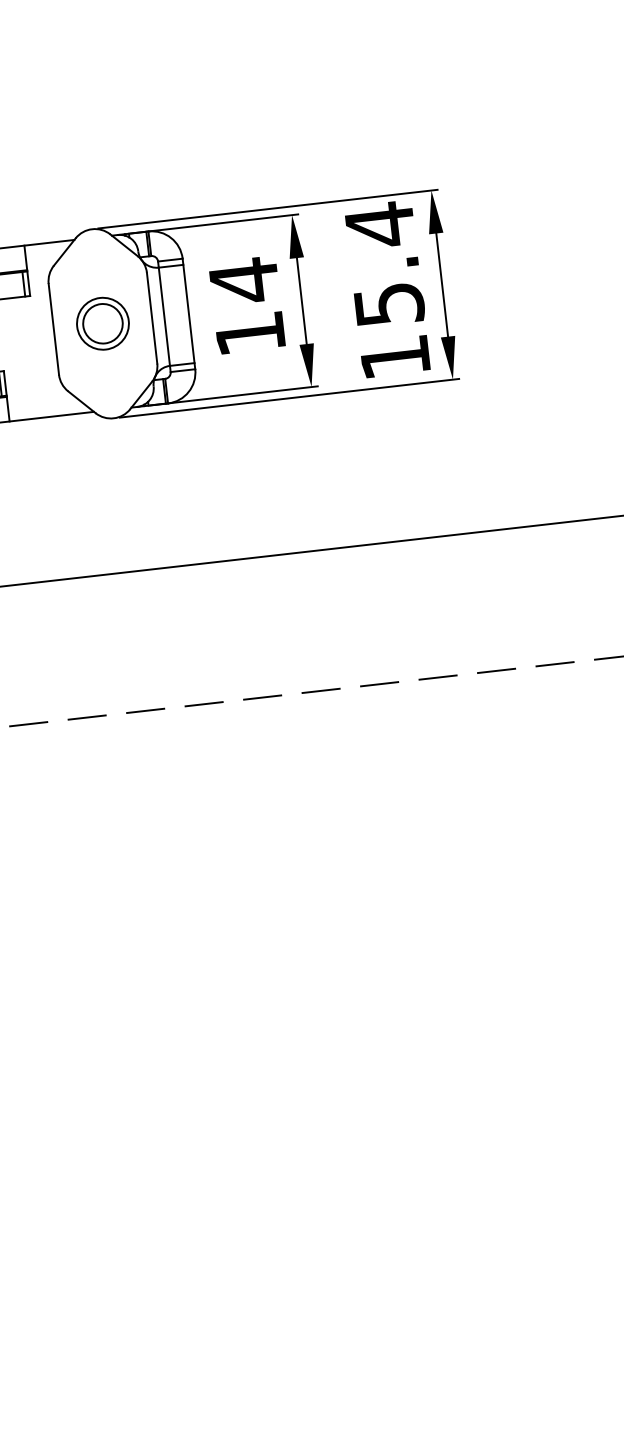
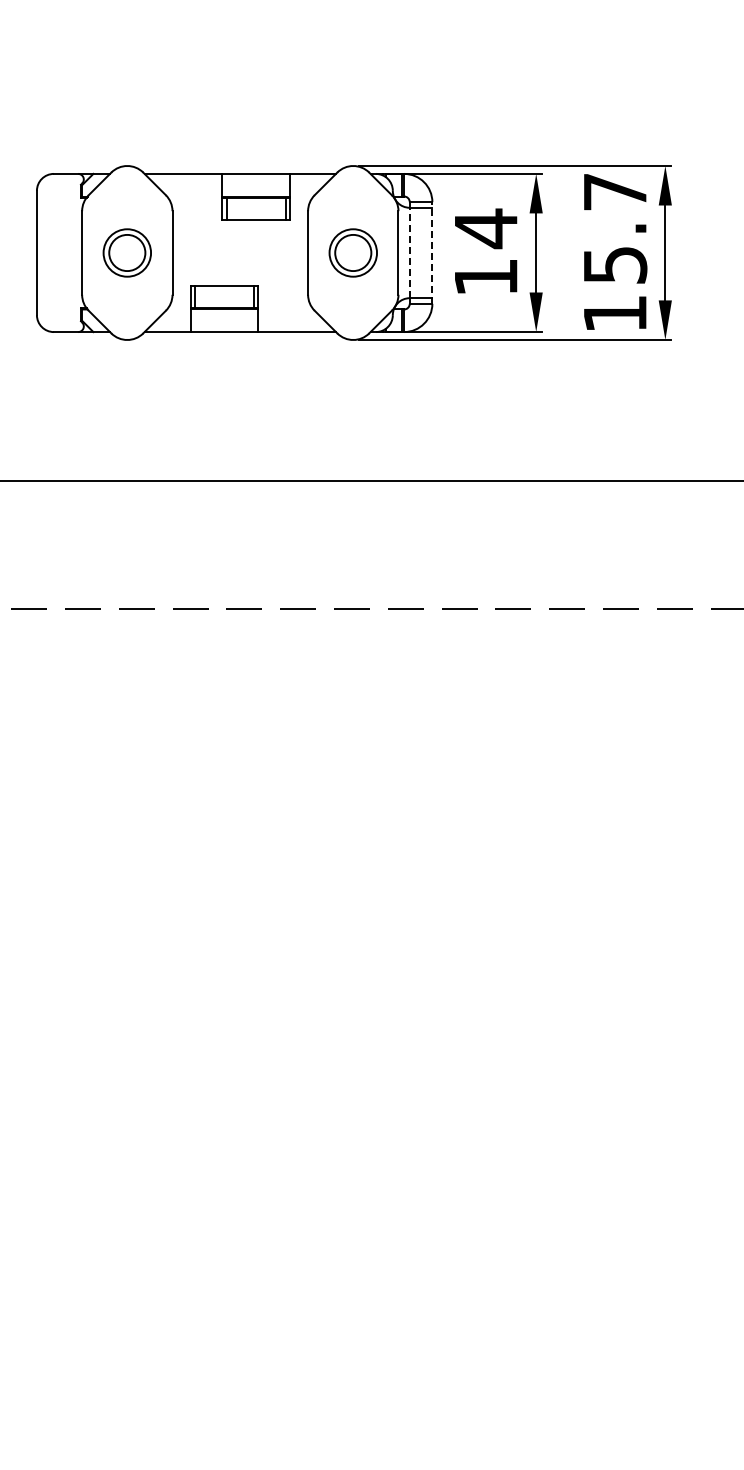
text: (380, 225) -> (615, 192), 15.4 -> 15.7
line: (189, 314) -> (432, 253), solid -> dashed
line: (164, 316) -> (409, 252), solid -> dashed

